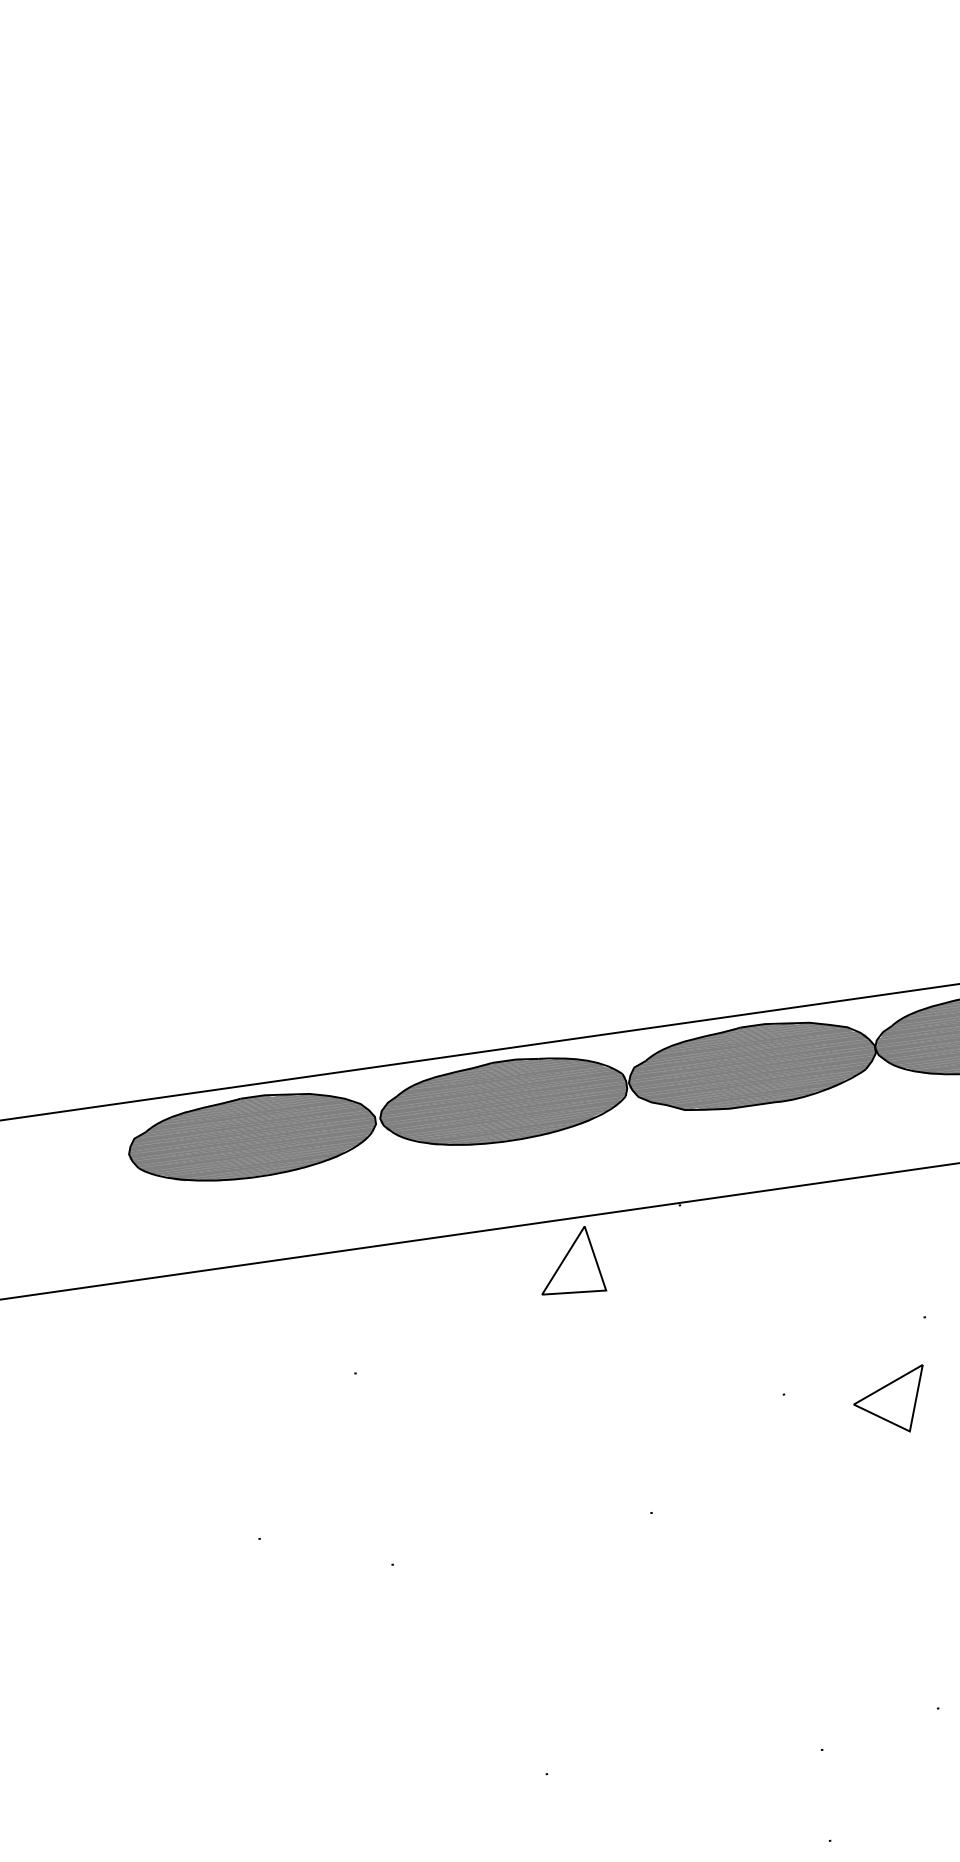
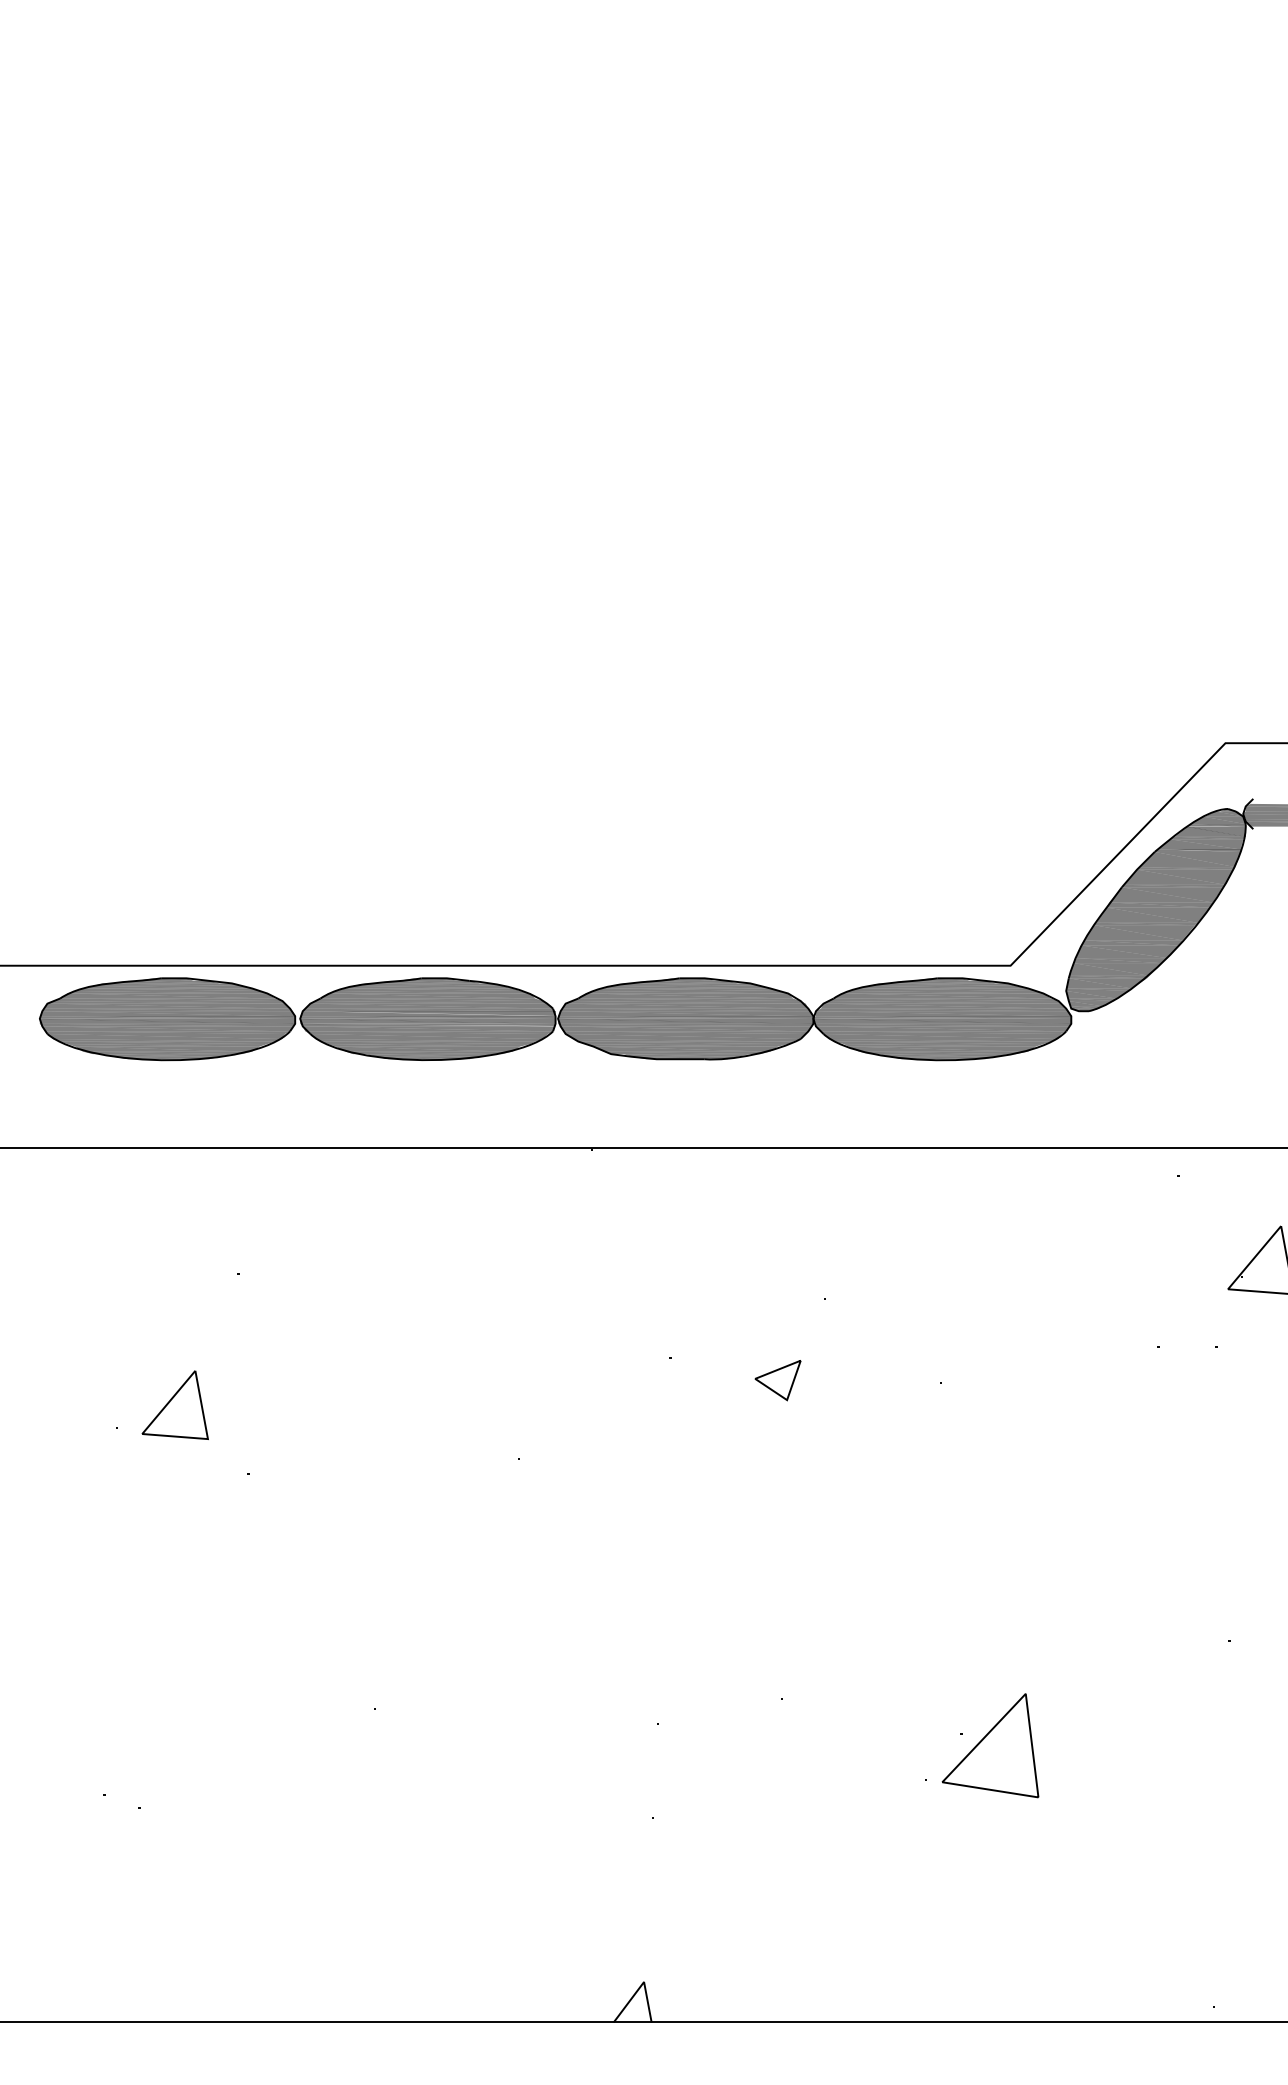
part: (569, 1261) -> (174, 1404), moved
part: (890, 1402) -> (777, 1380), size x0.6

